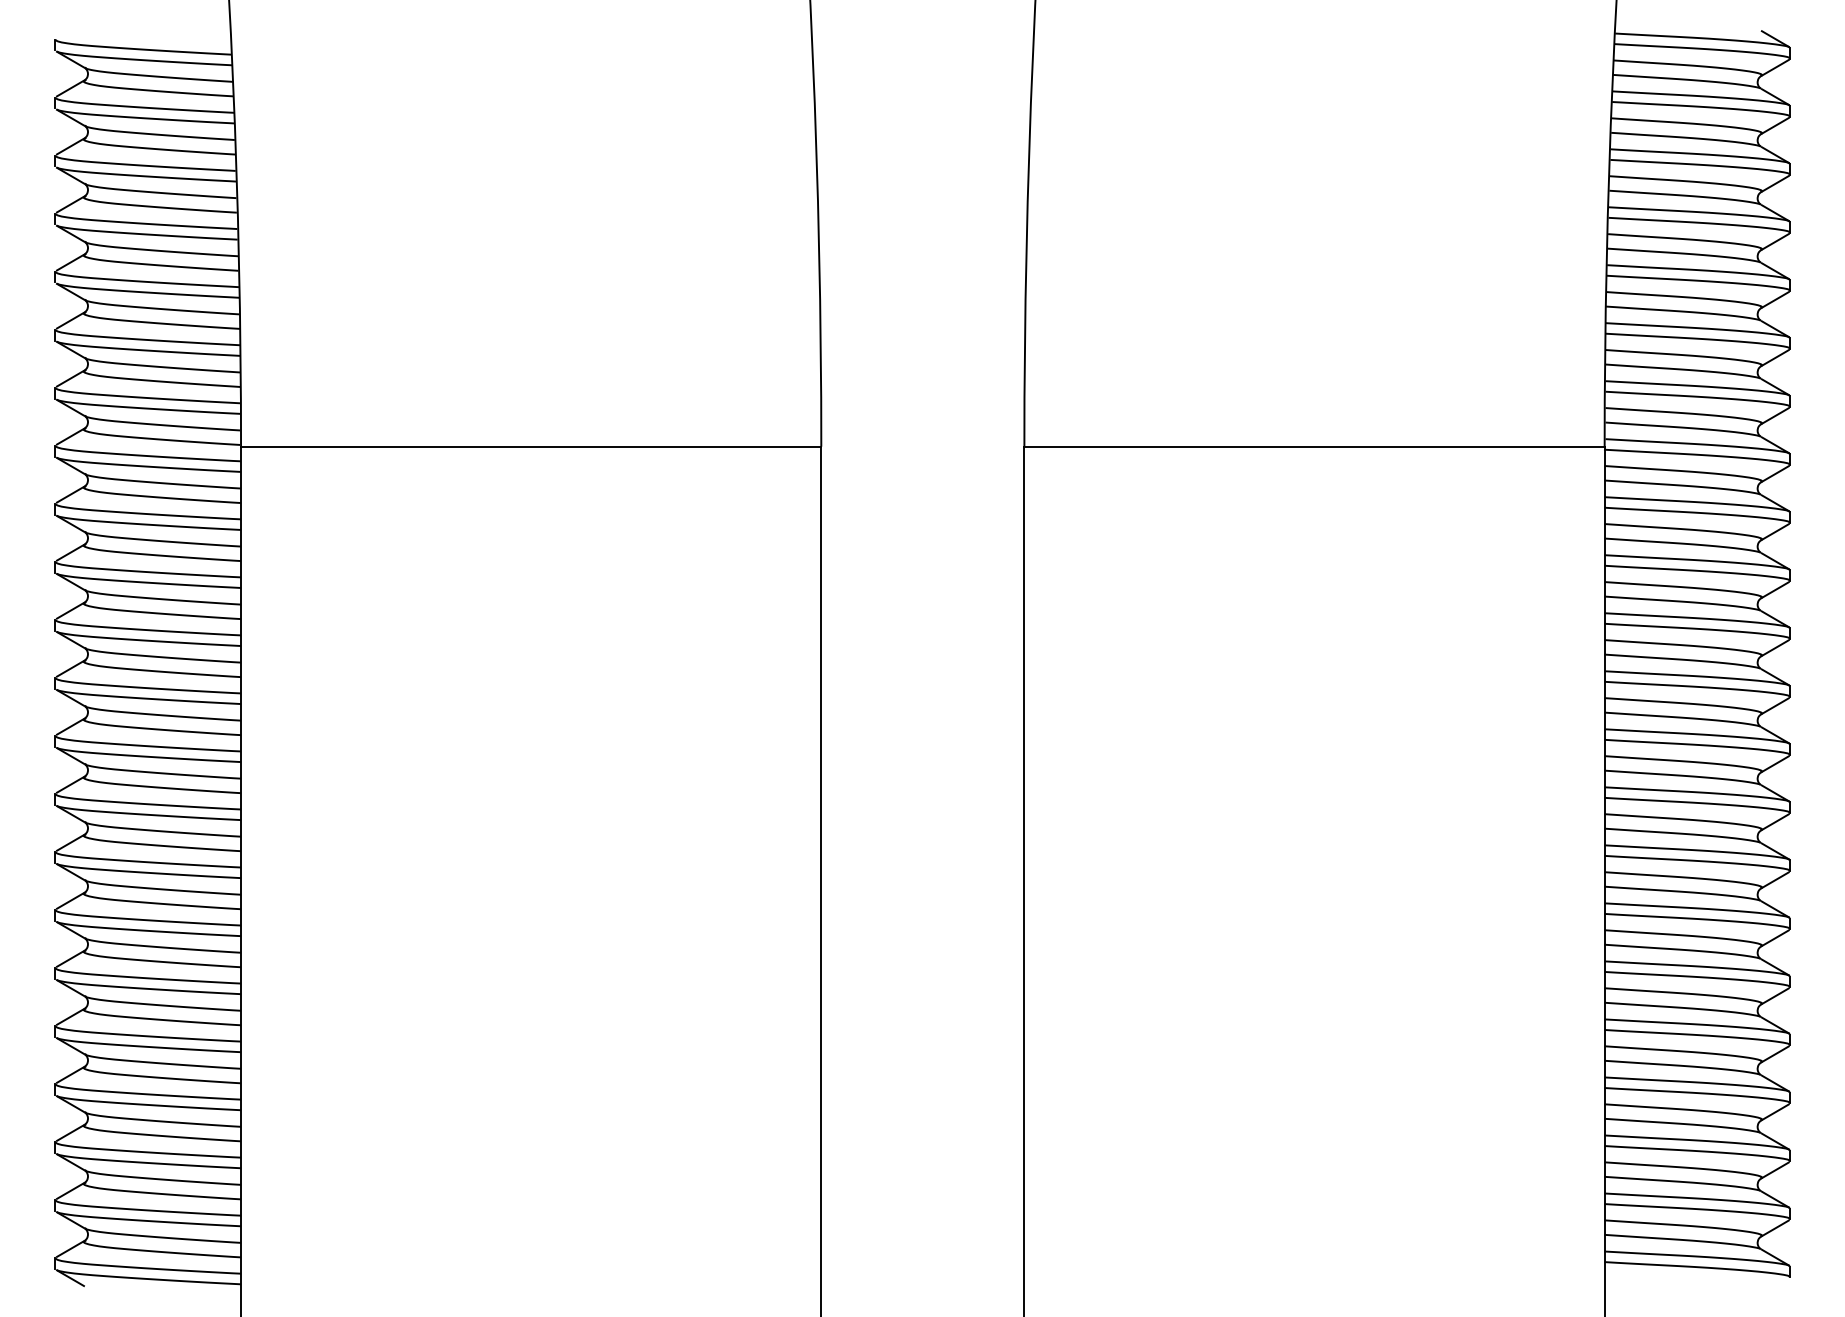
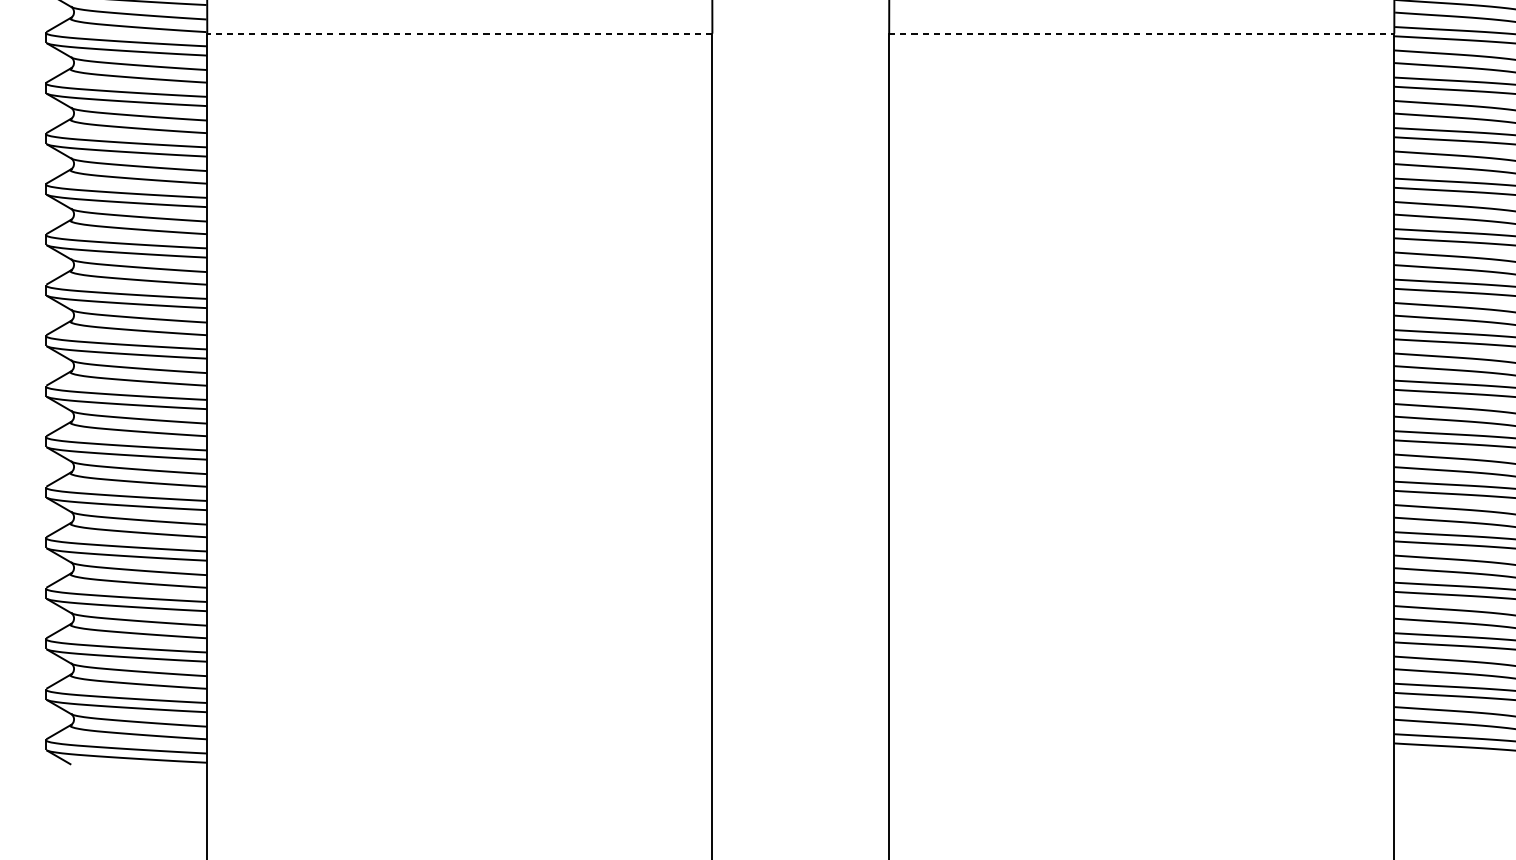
line: (530, 446) -> (459, 33), solid -> dashed
line: (1315, 446) -> (1142, 33), solid -> dashed

